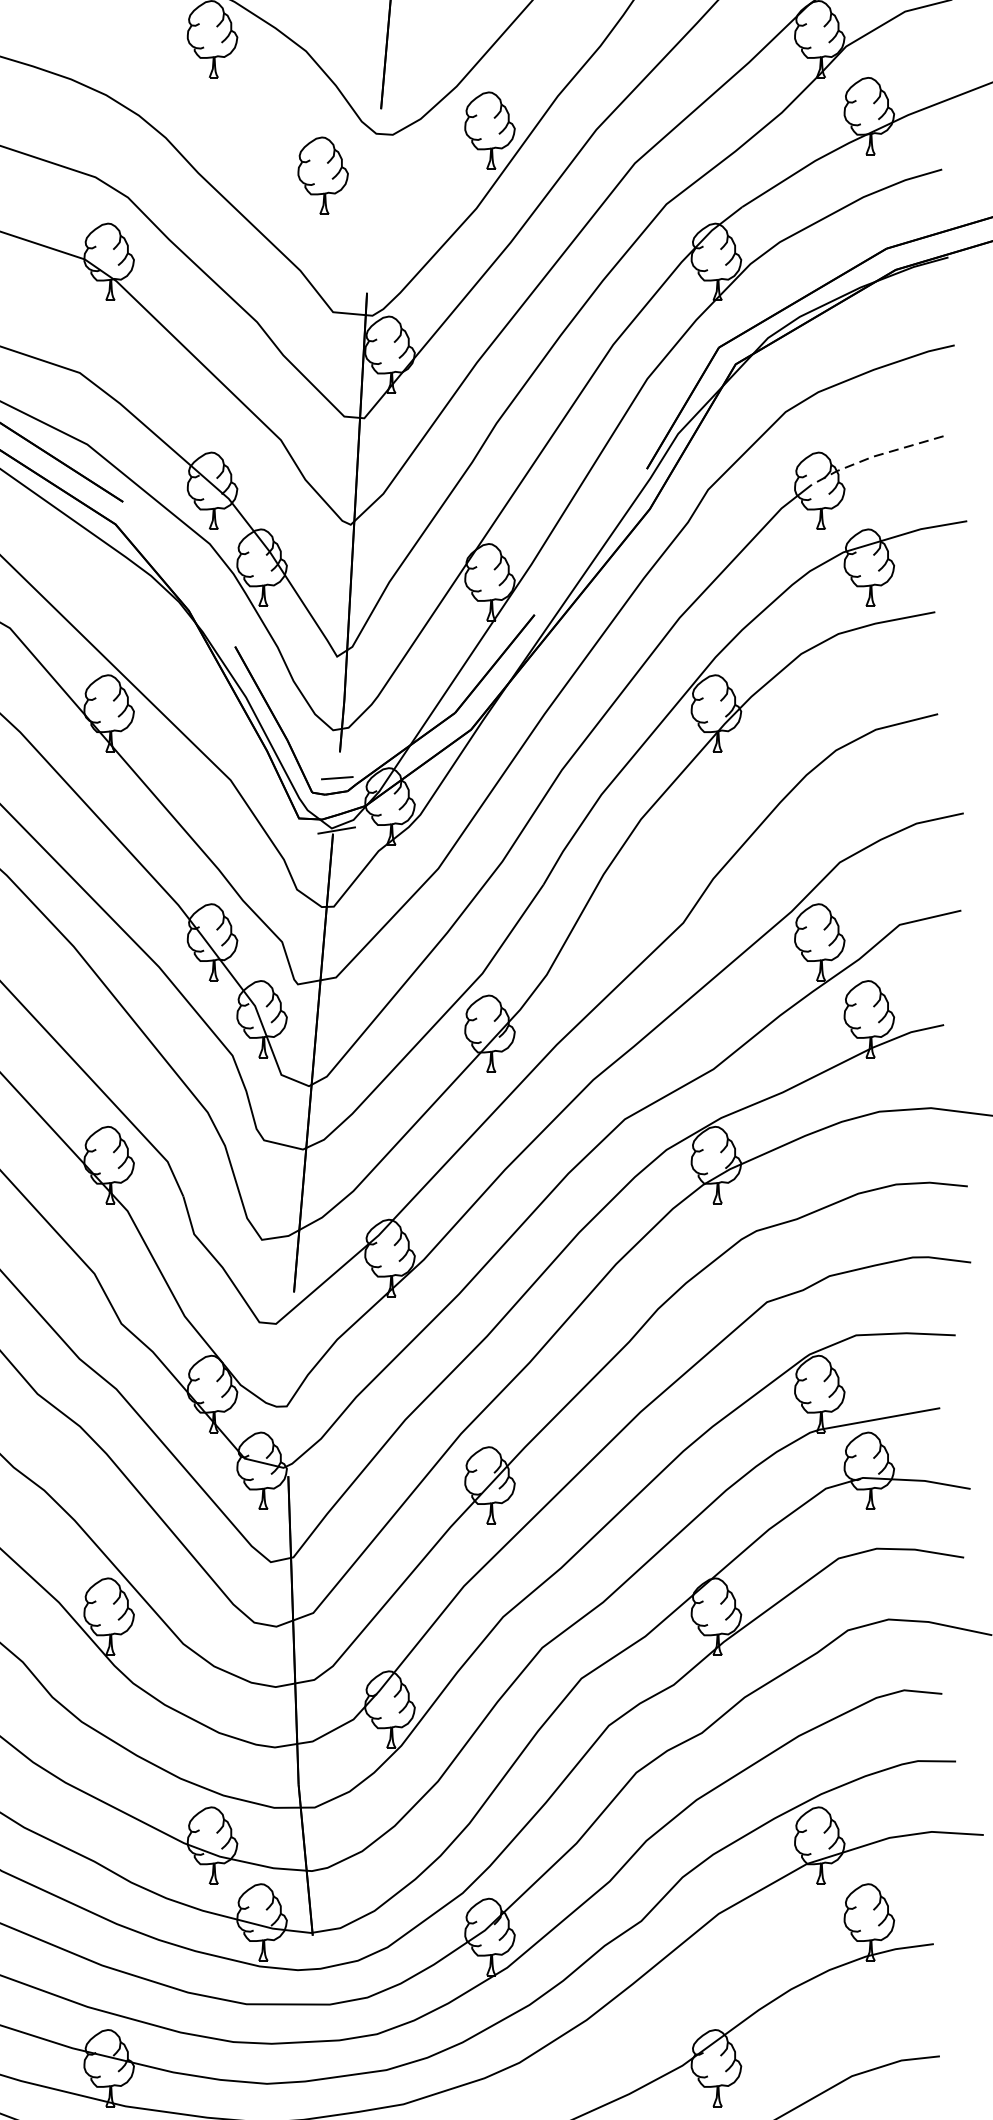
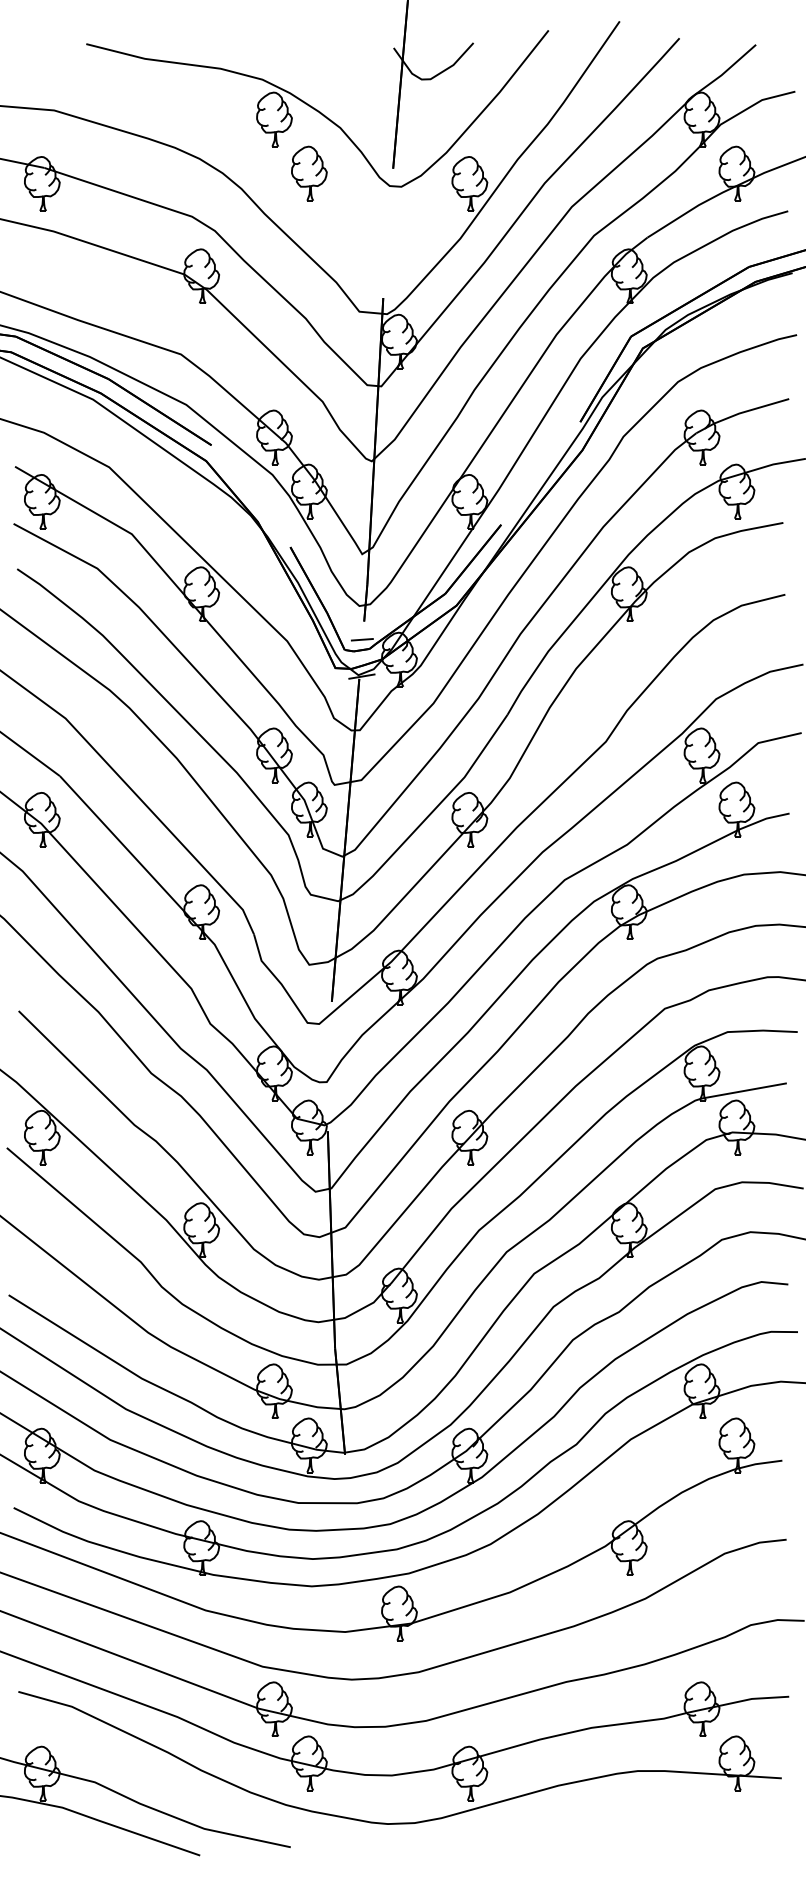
part: (323, 175) -> (309, 173), moved
line: (874, 456) -> (740, 413), dashed -> solid

